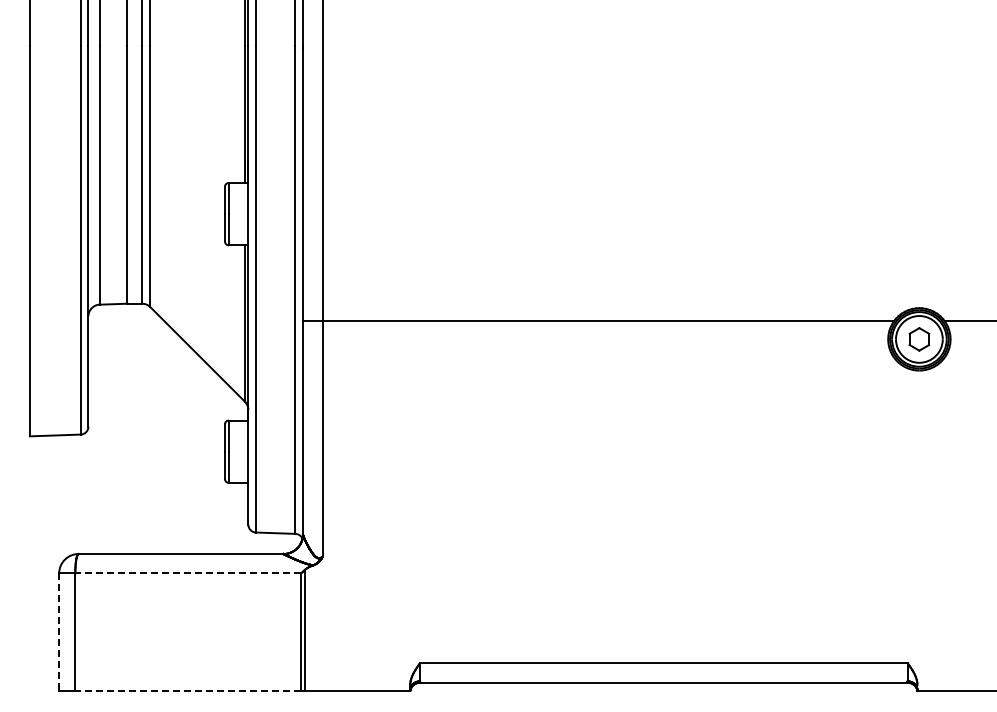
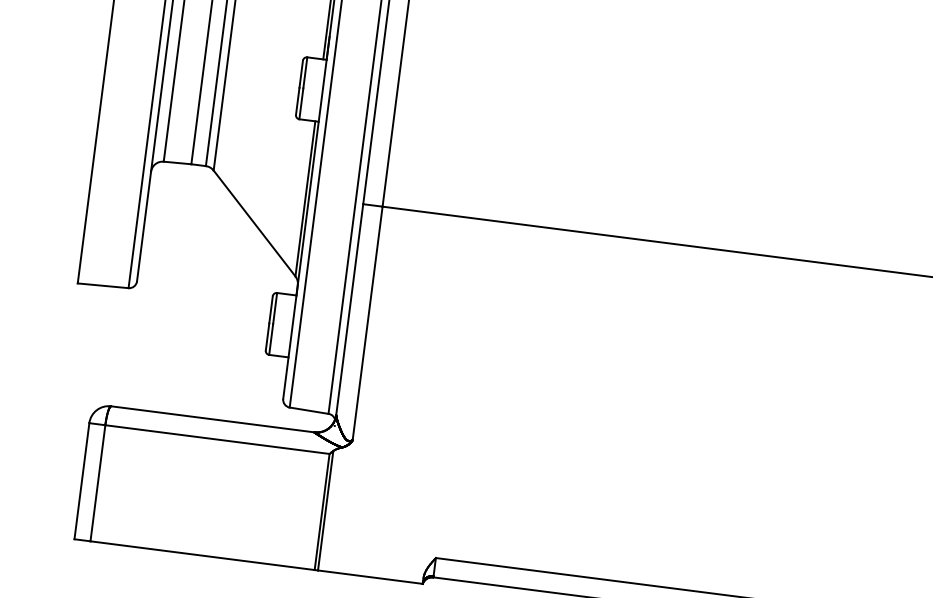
line: (187, 573) -> (216, 439), dashed -> solid
line: (59, 632) -> (82, 481), dashed -> solid
line: (187, 690) -> (201, 555), dashed -> solid

